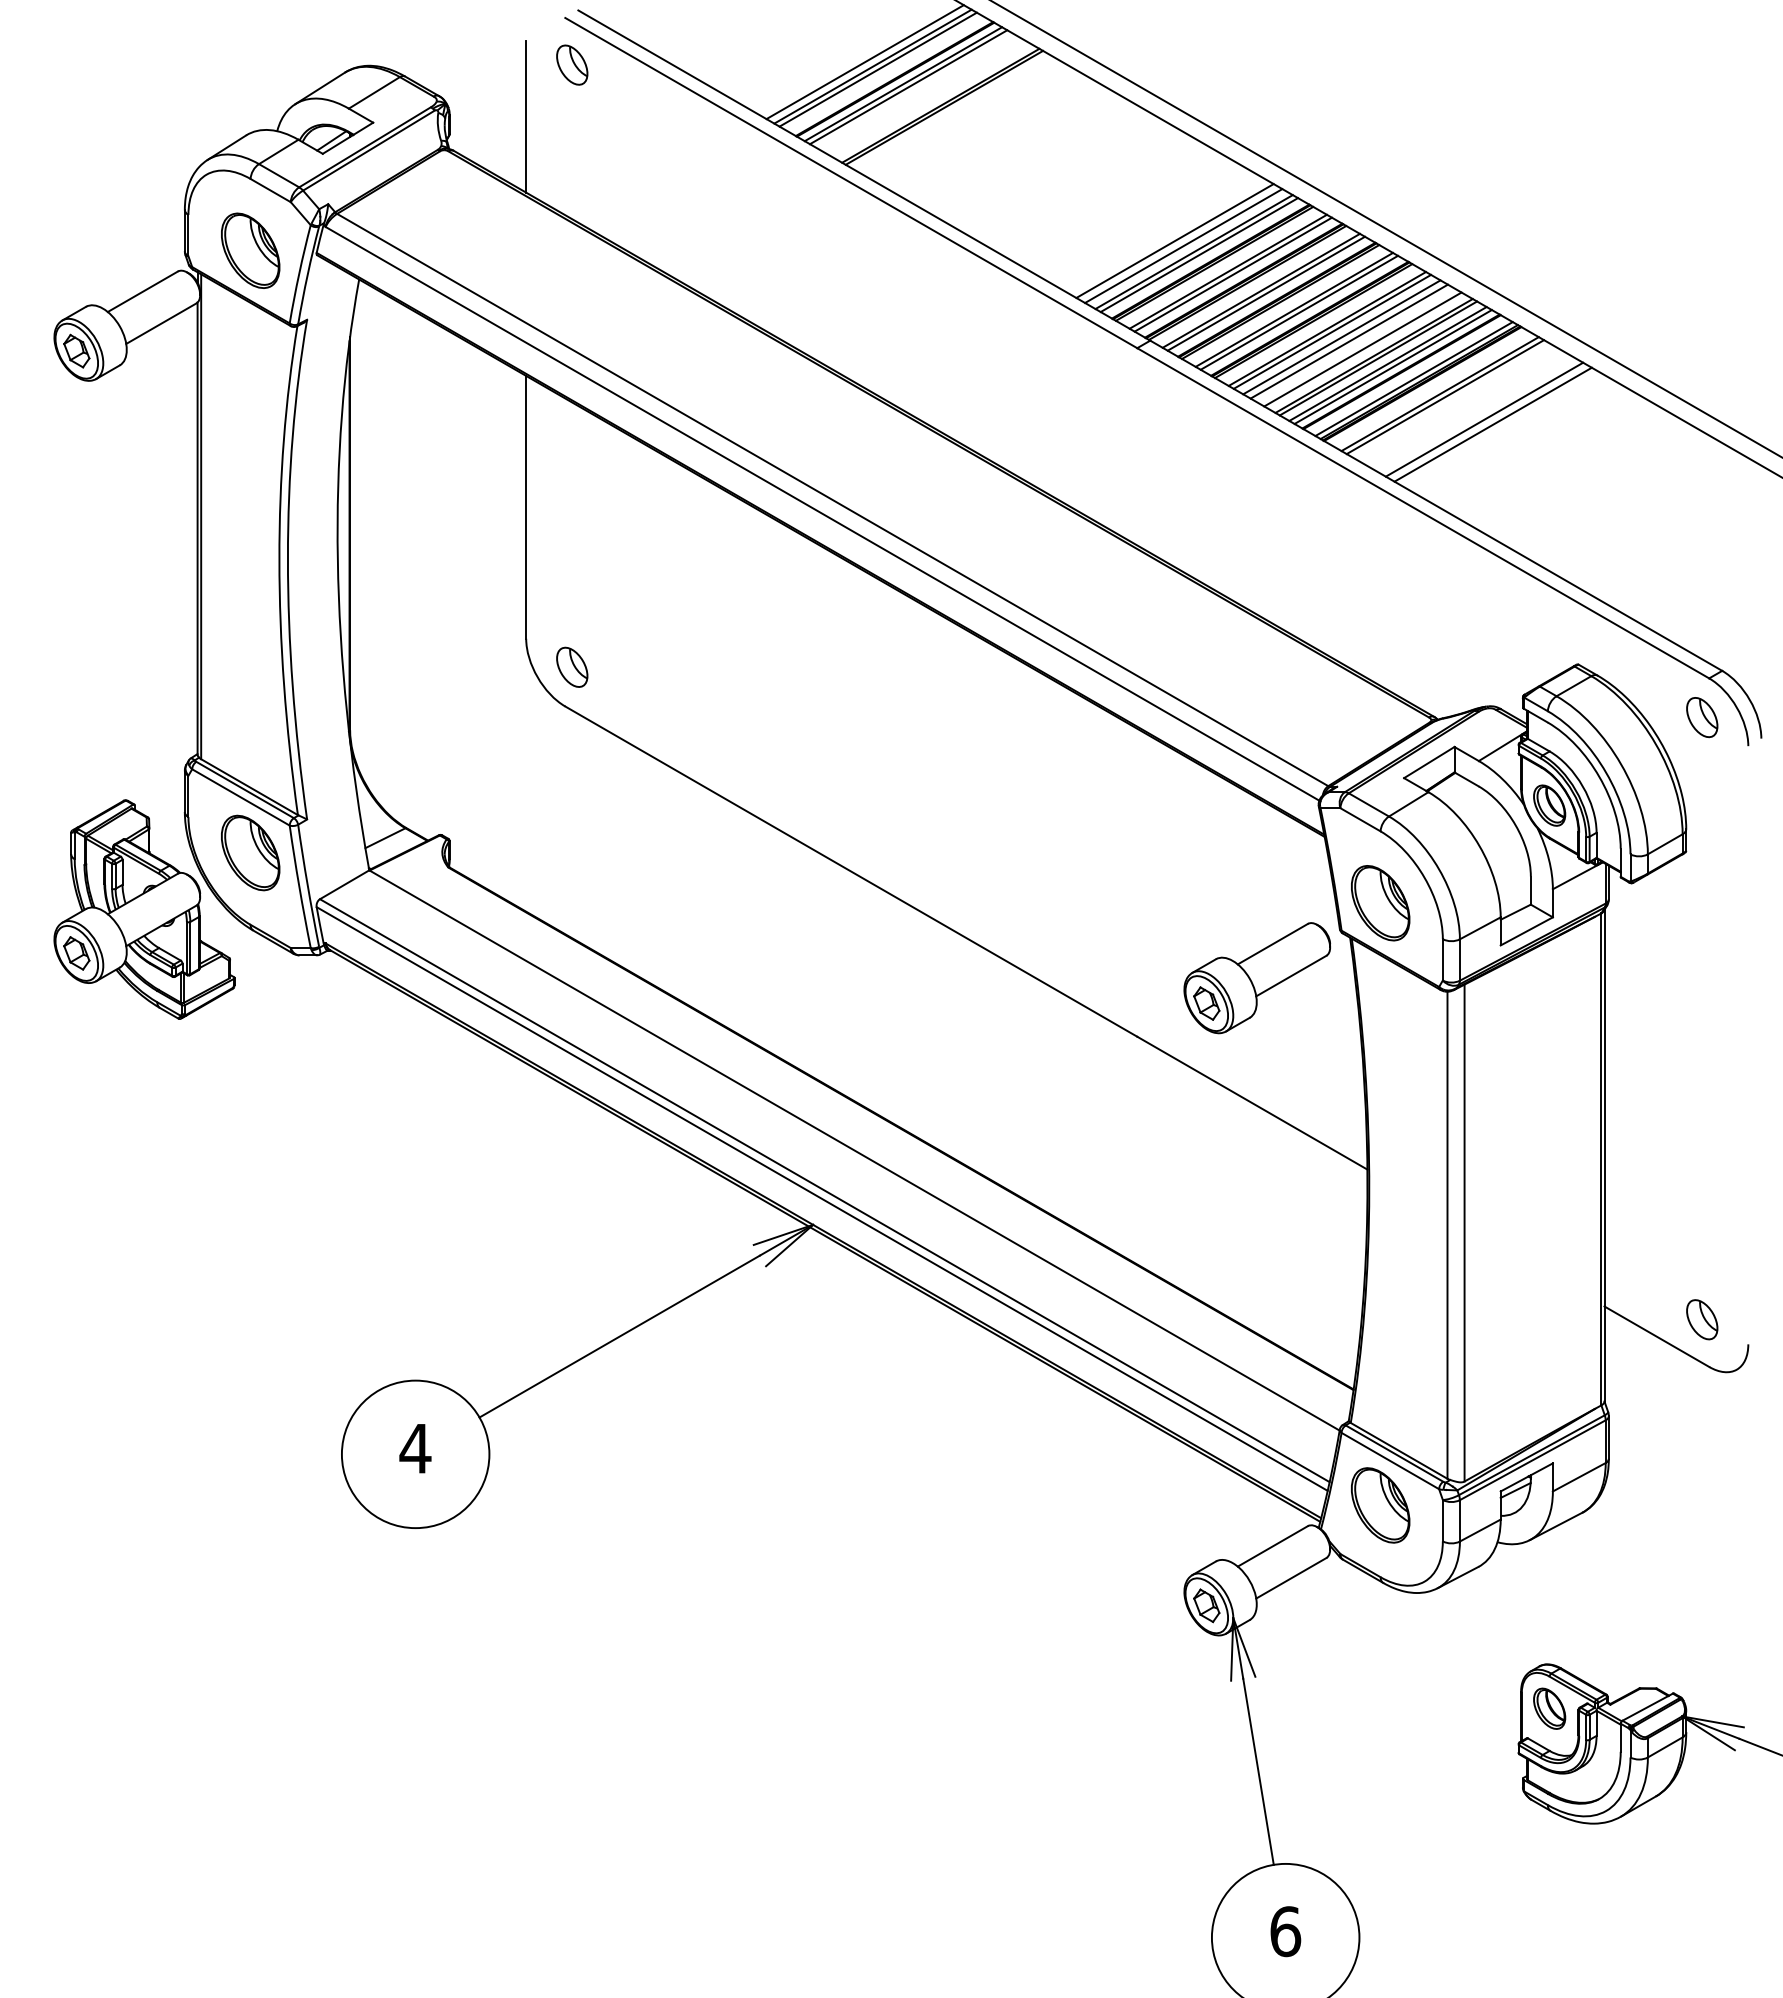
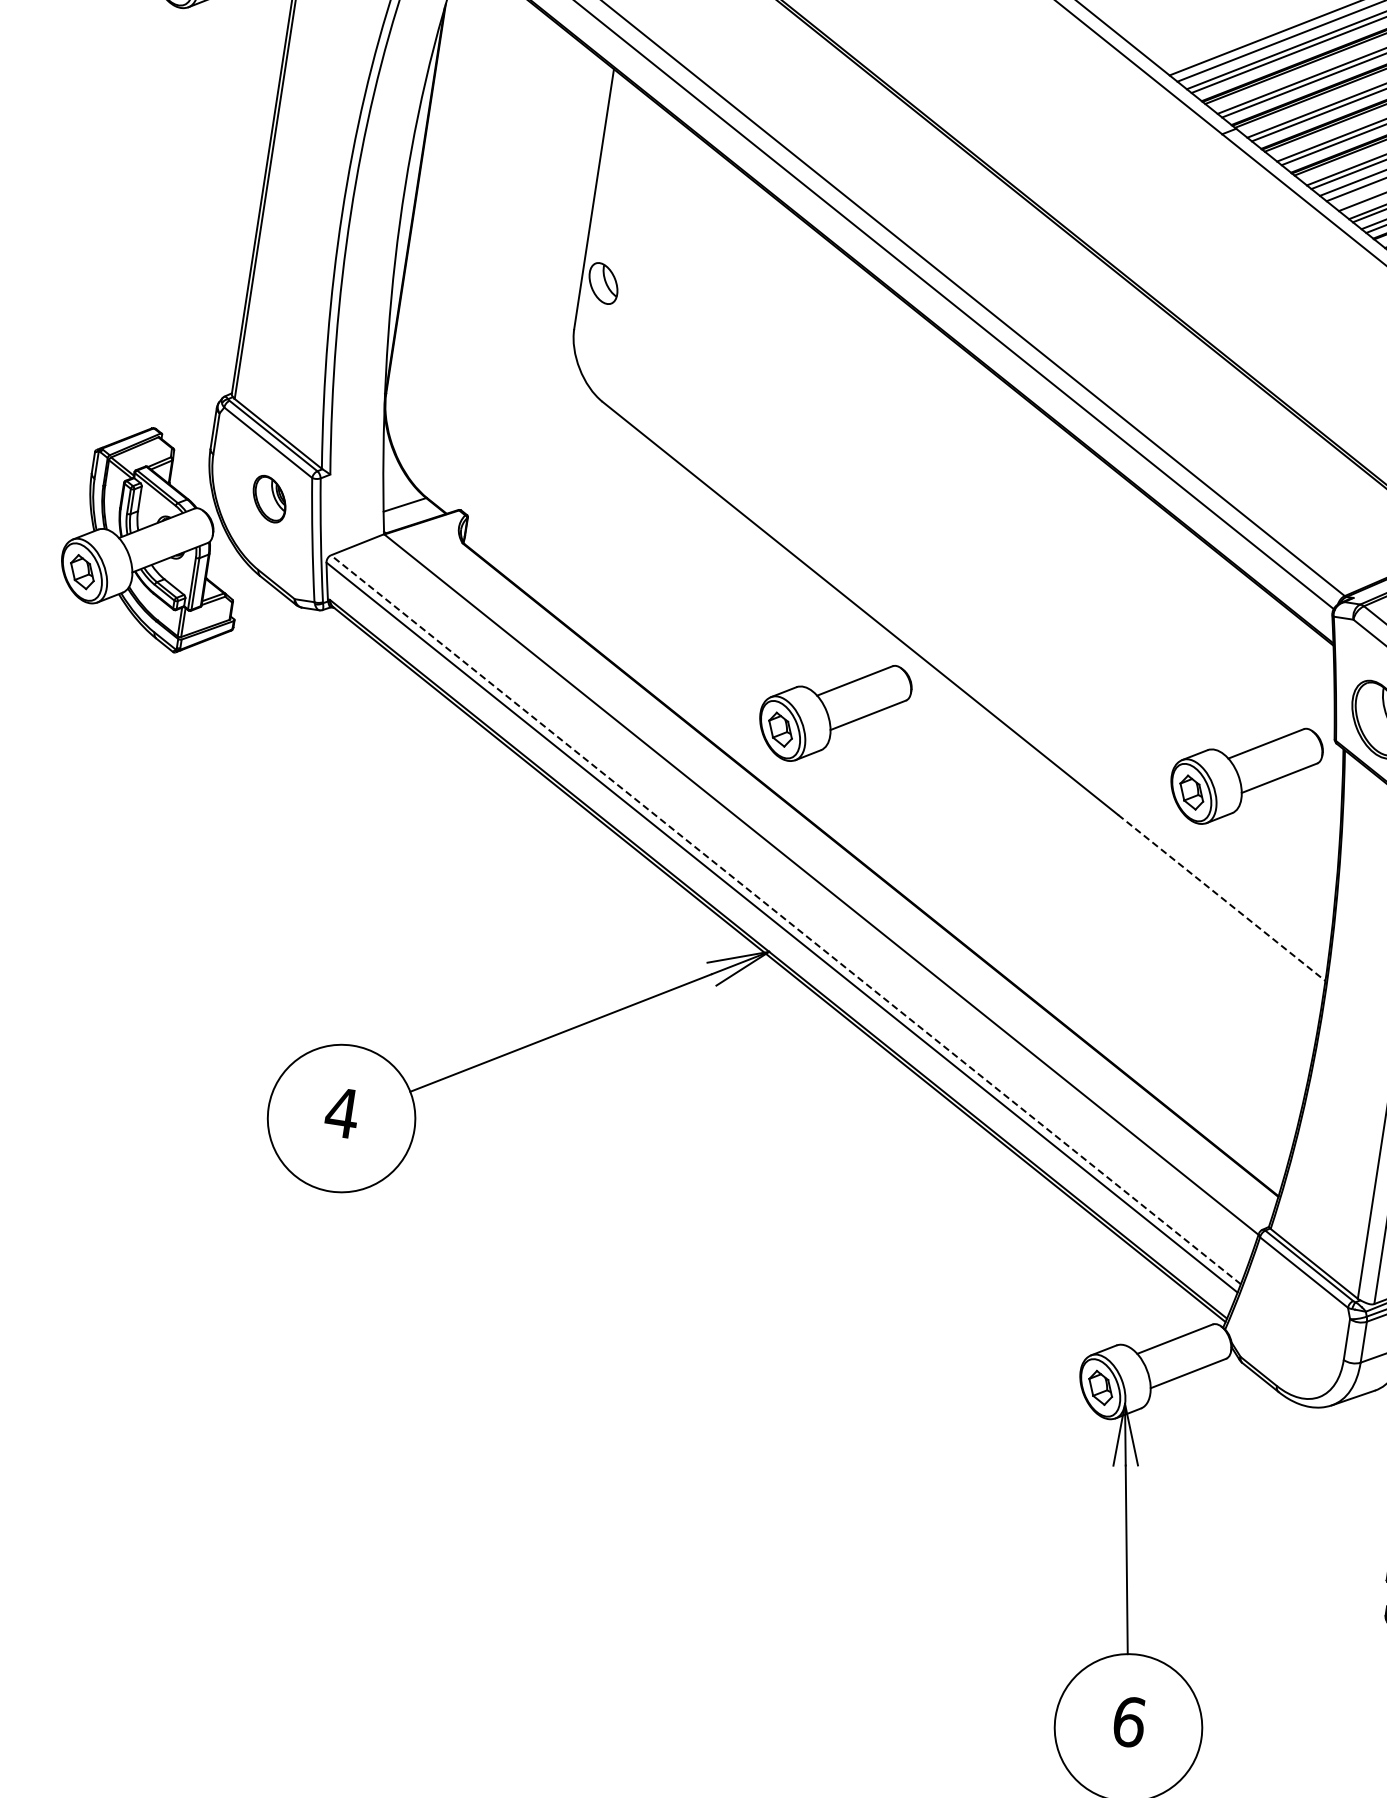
part: (572, 666) -> (603, 282), moved
part: (250, 852) -> (269, 498), size x0.6
part: (840, 978) -> (833, 712), added
line: (1252, 1103) -> (1221, 898), solid -> dashed
line: (824, 1190) -> (785, 919), solid -> dashed
part: (1380, 1505) -> (1287, 1315), removed

